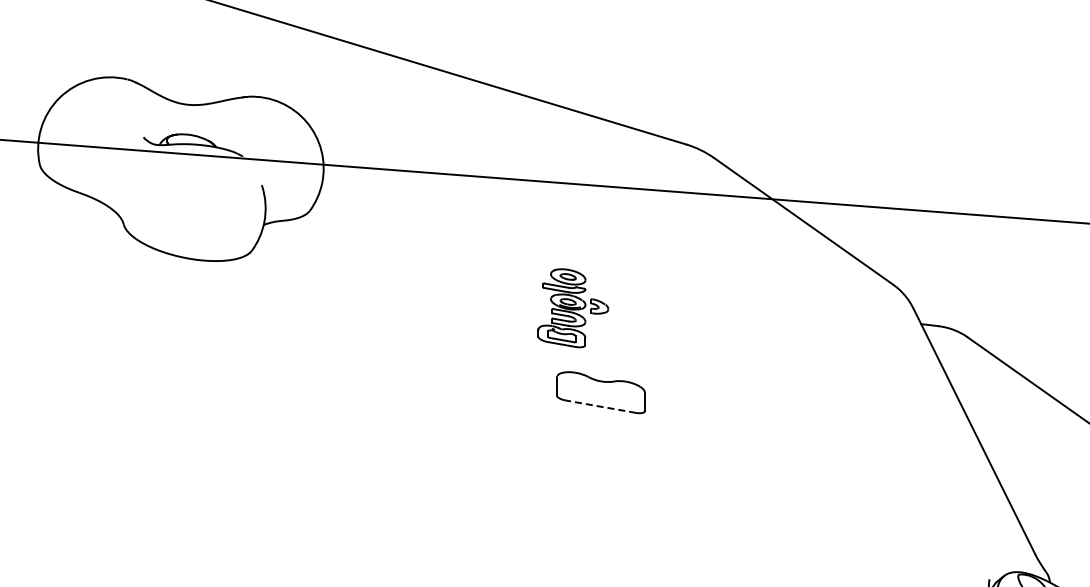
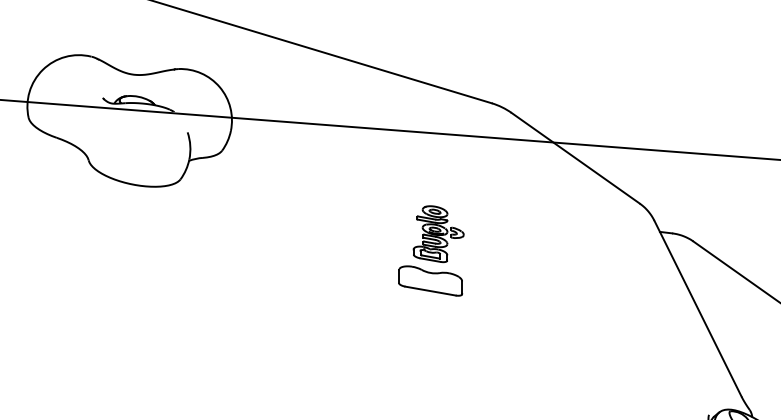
part: (573, 308) -> (438, 234), moved
line: (600, 406) -> (430, 290), dashed -> solid

